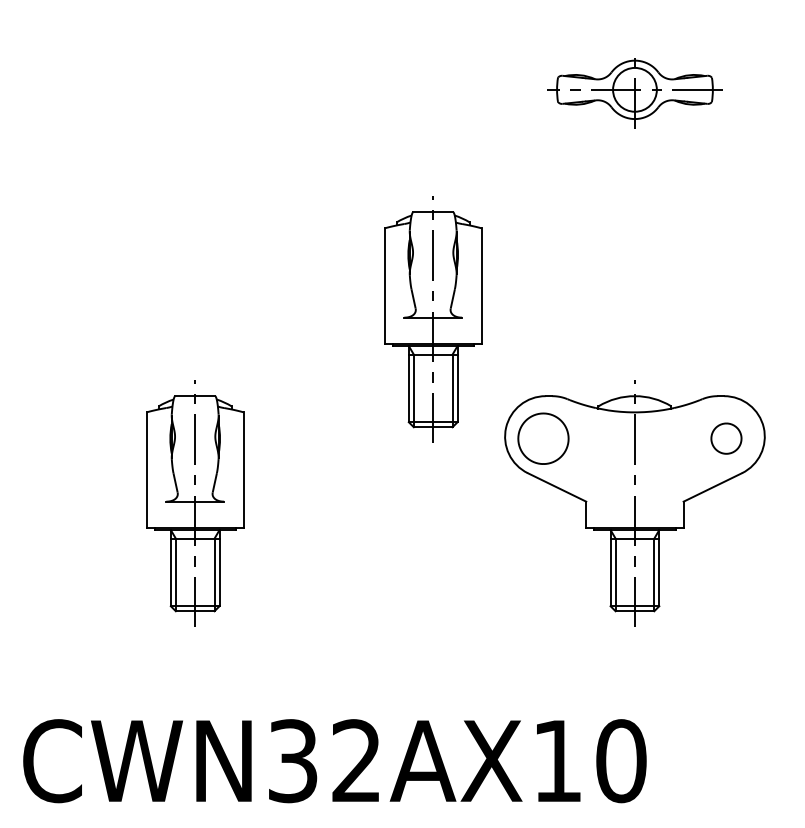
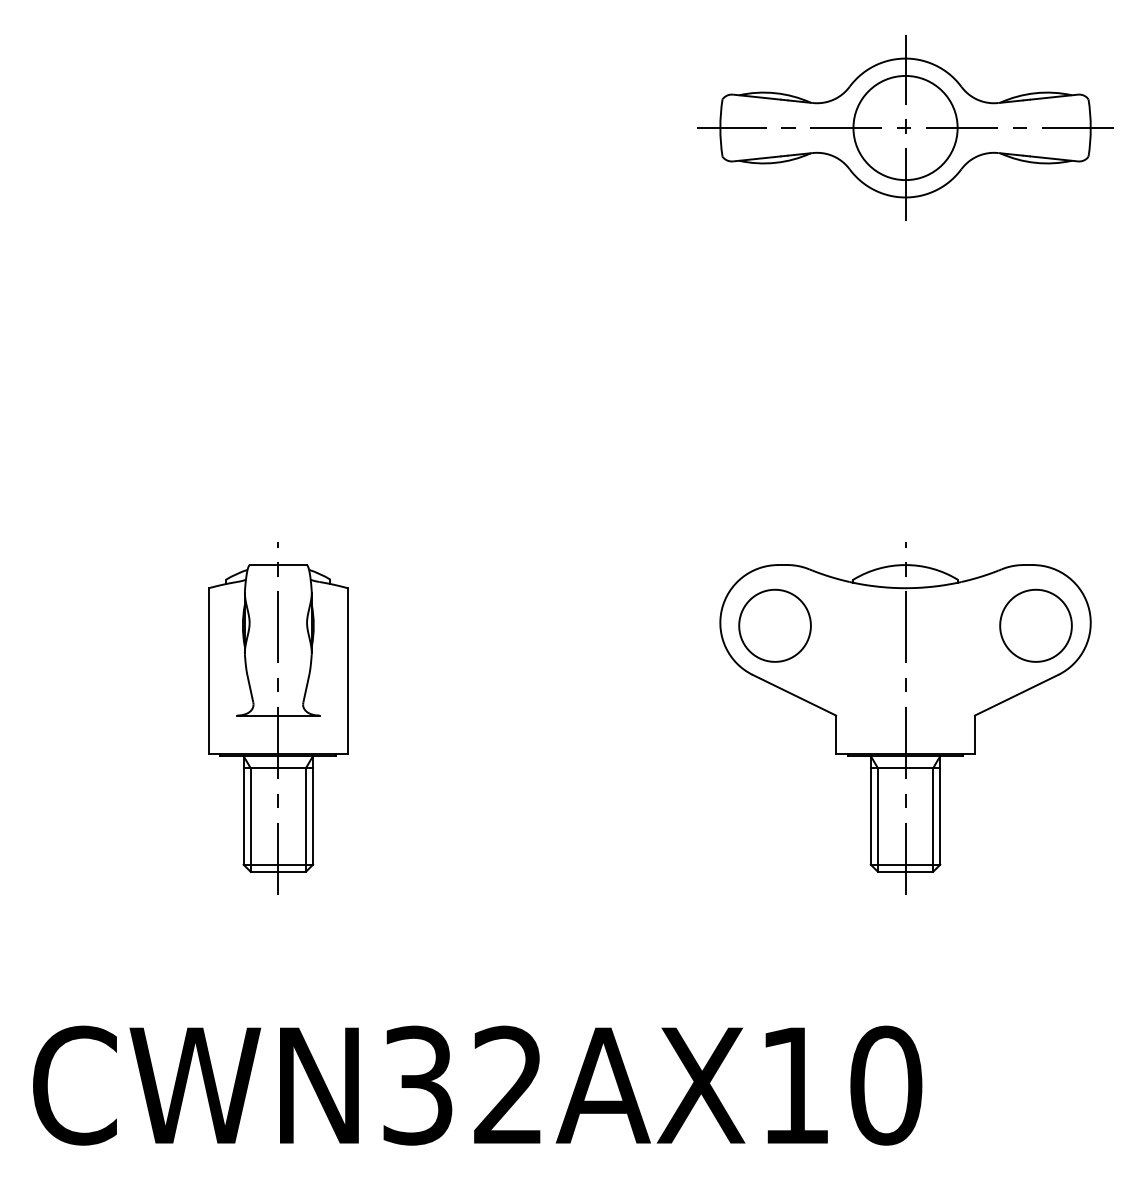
part: (634, 89) -> (904, 127), size x1.67
part: (433, 319) -> (618, 455), removed
part: (726, 438) -> (1036, 625), size x1.67

